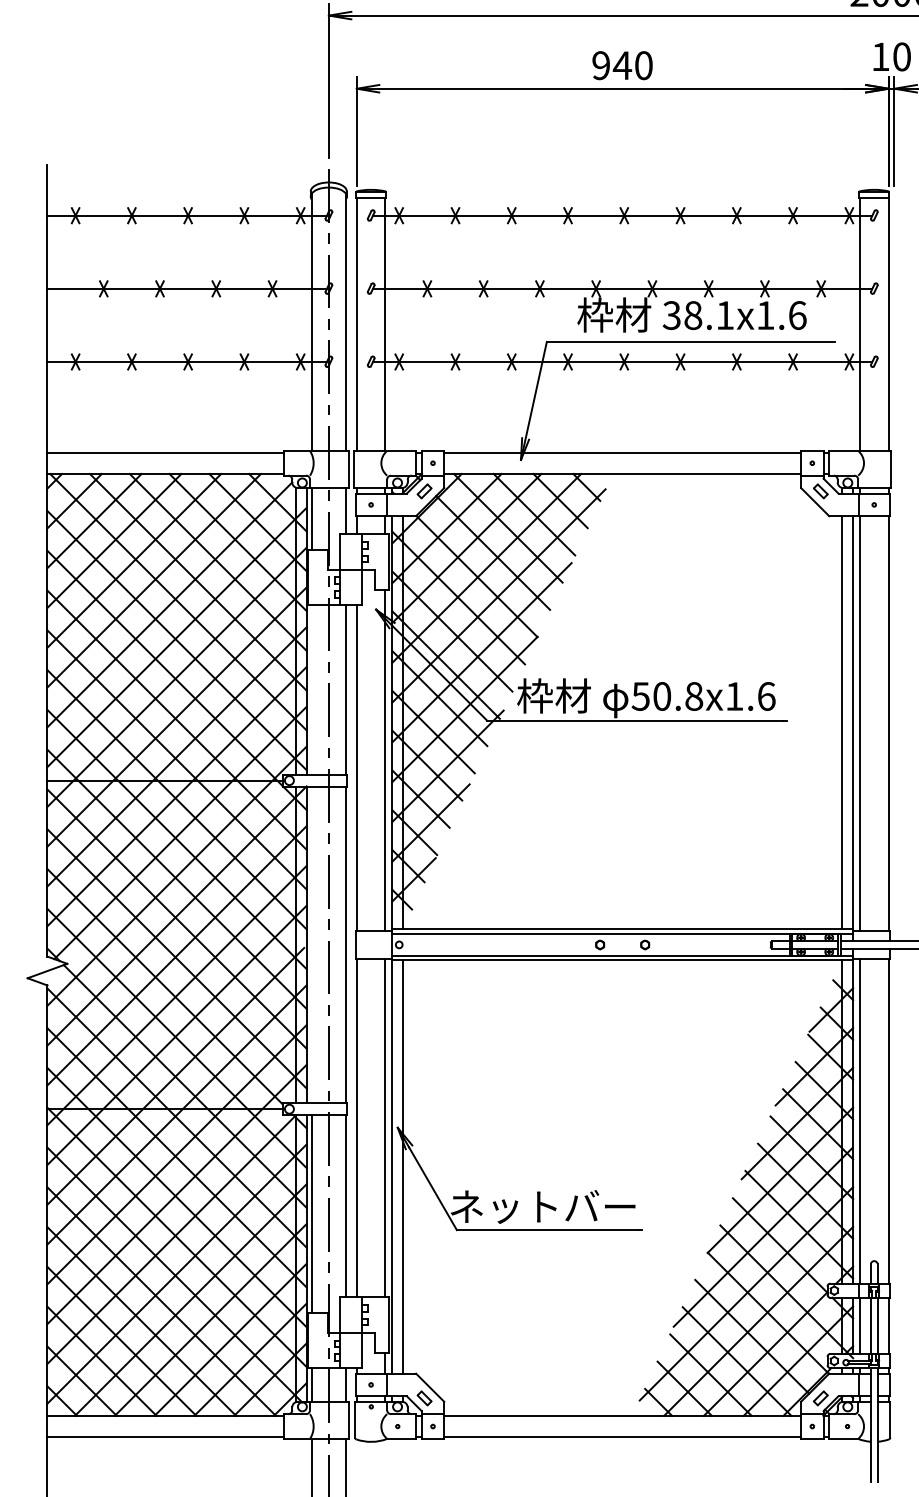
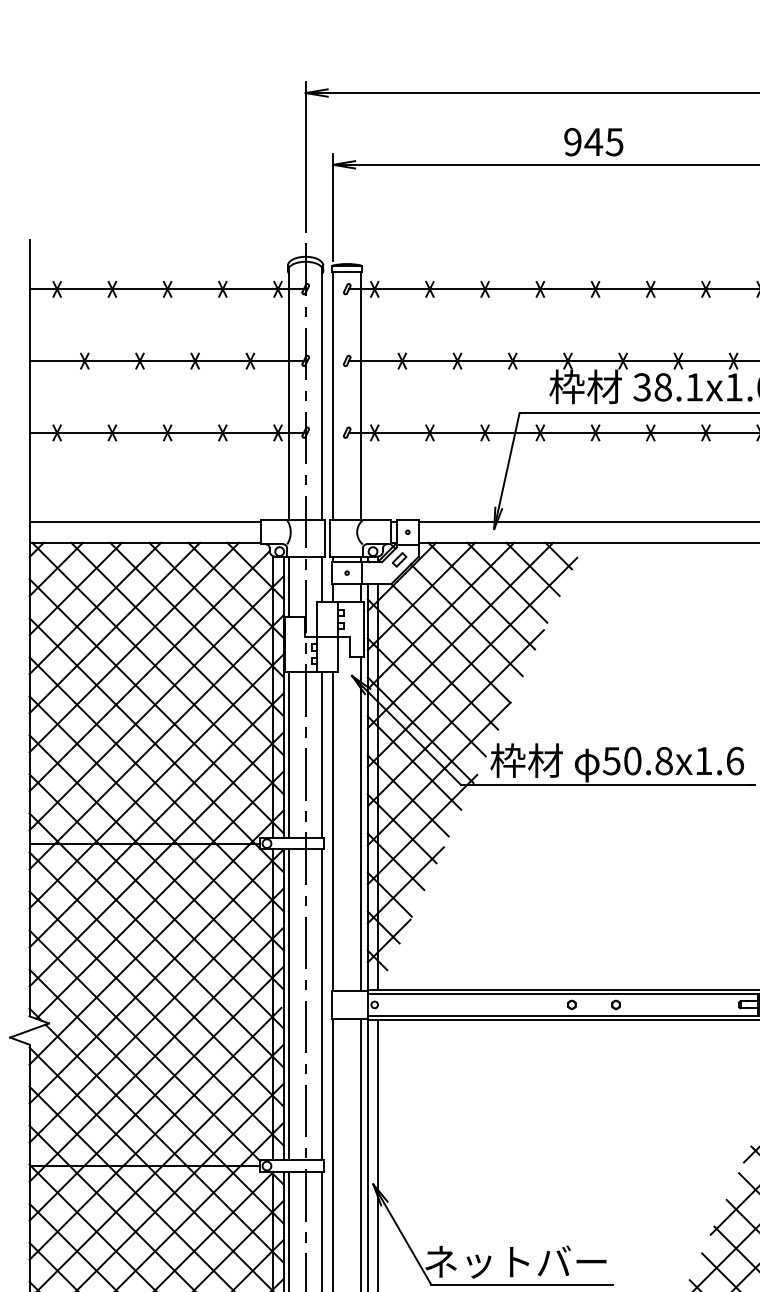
text: (643, 65) -> (614, 142), 940 -> 945
line: (311, 689) -> (288, 754), added
line: (311, 944) -> (288, 1004), added

